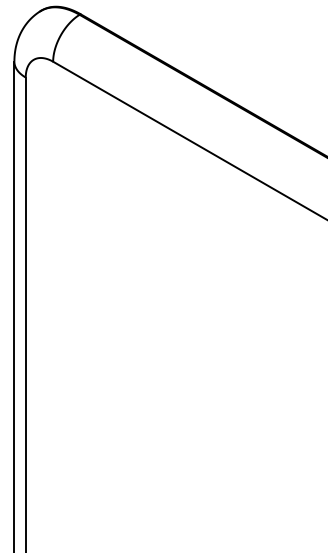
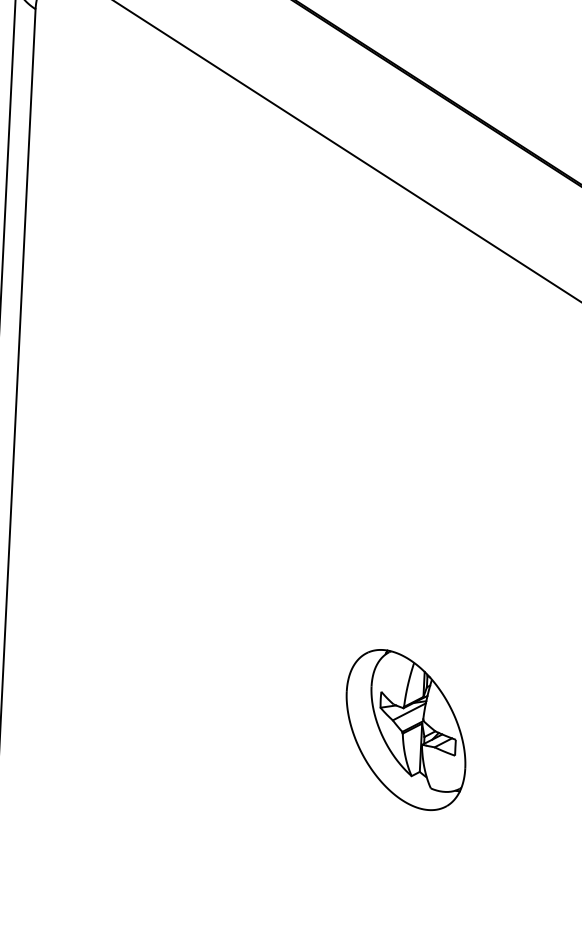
part: (250, 466) -> (405, 729), added

